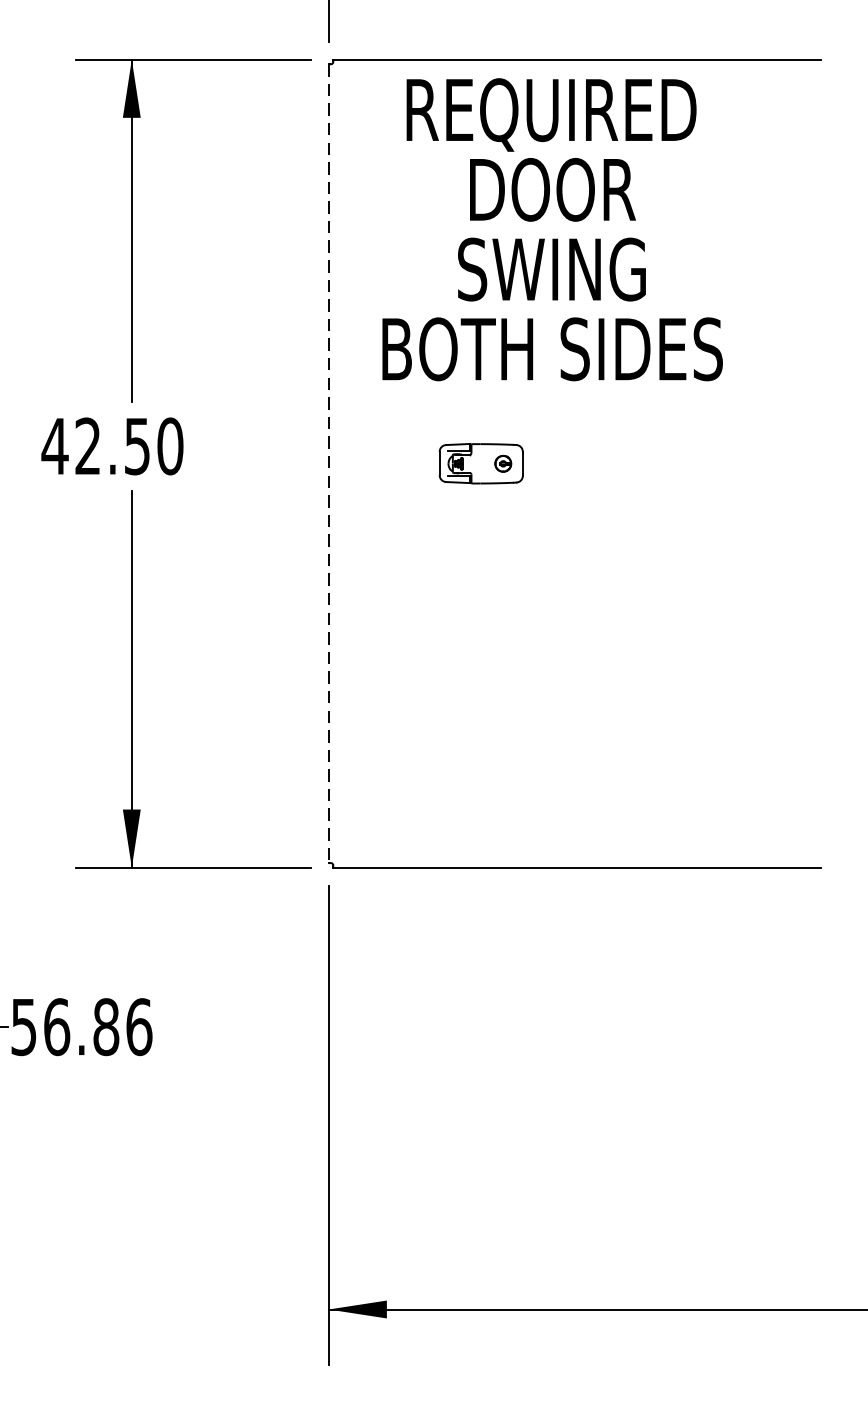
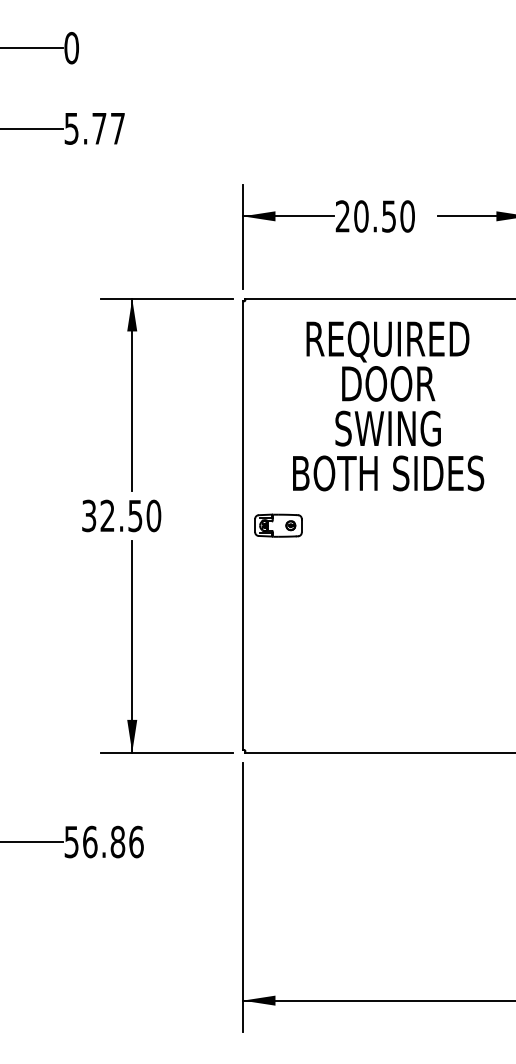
text: (552, 230) -> (388, 406), moved
text: (53, 445) -> (88, 515), 42.50 -> 32.50
part: (481, 463) -> (278, 525), moved
line: (328, 465) -> (242, 526), dashed -> solid

